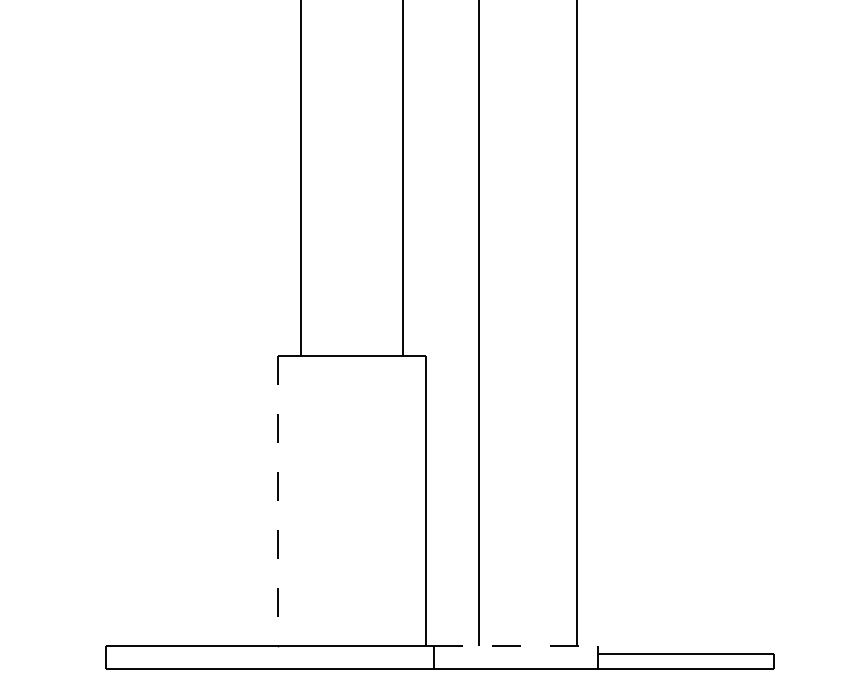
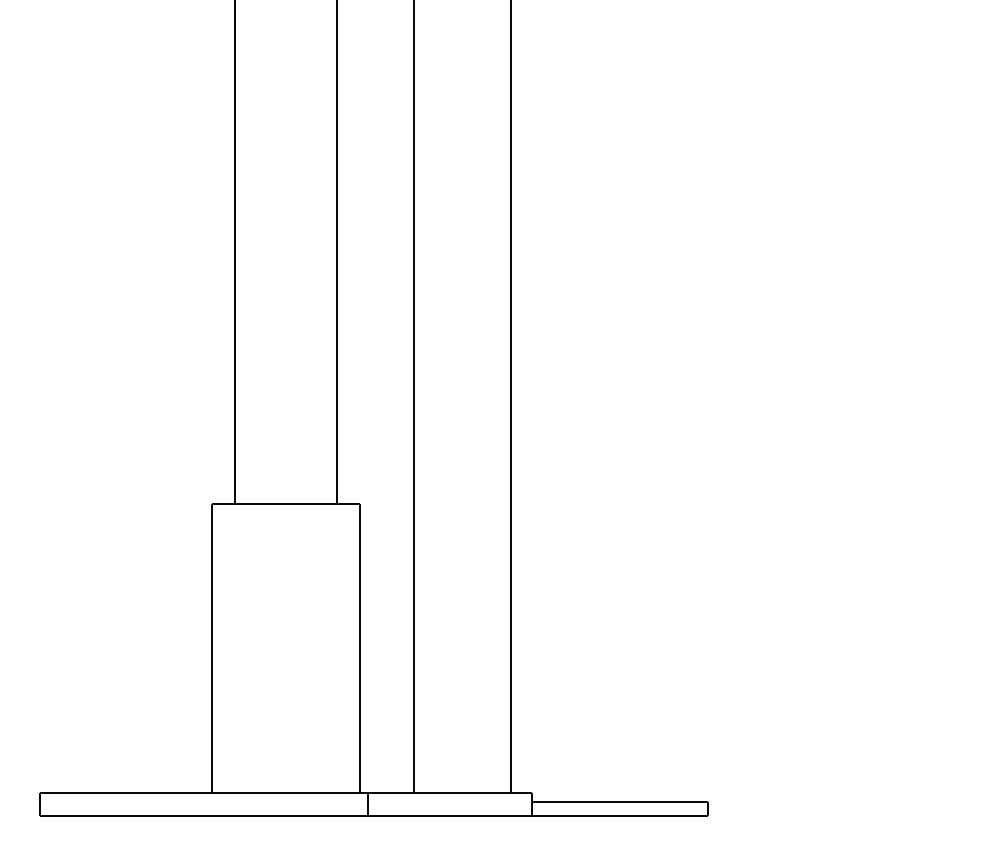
line: (278, 501) -> (212, 648), dashed -> solid
line: (515, 646) -> (449, 793), dashed -> solid

